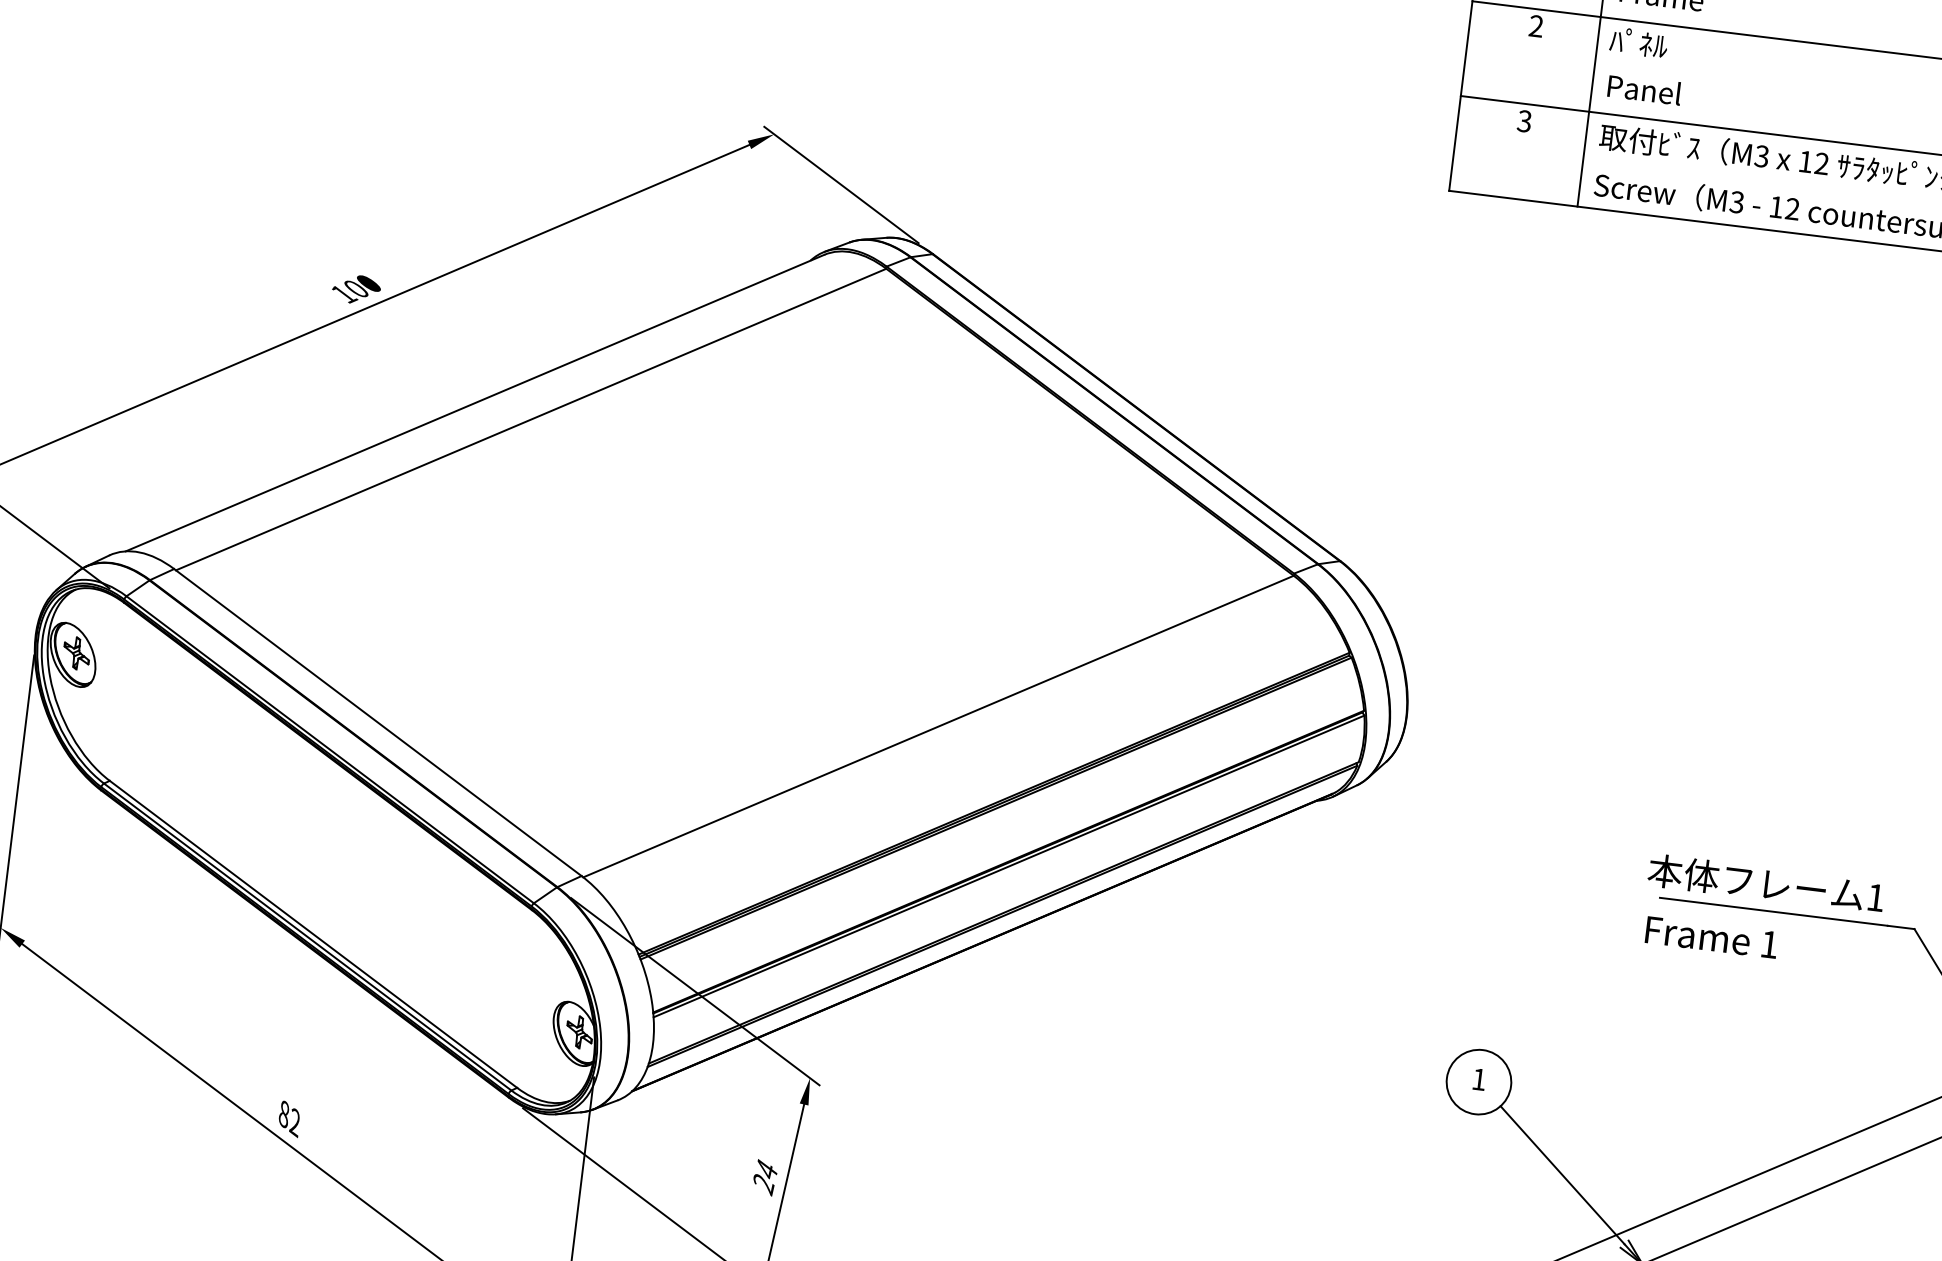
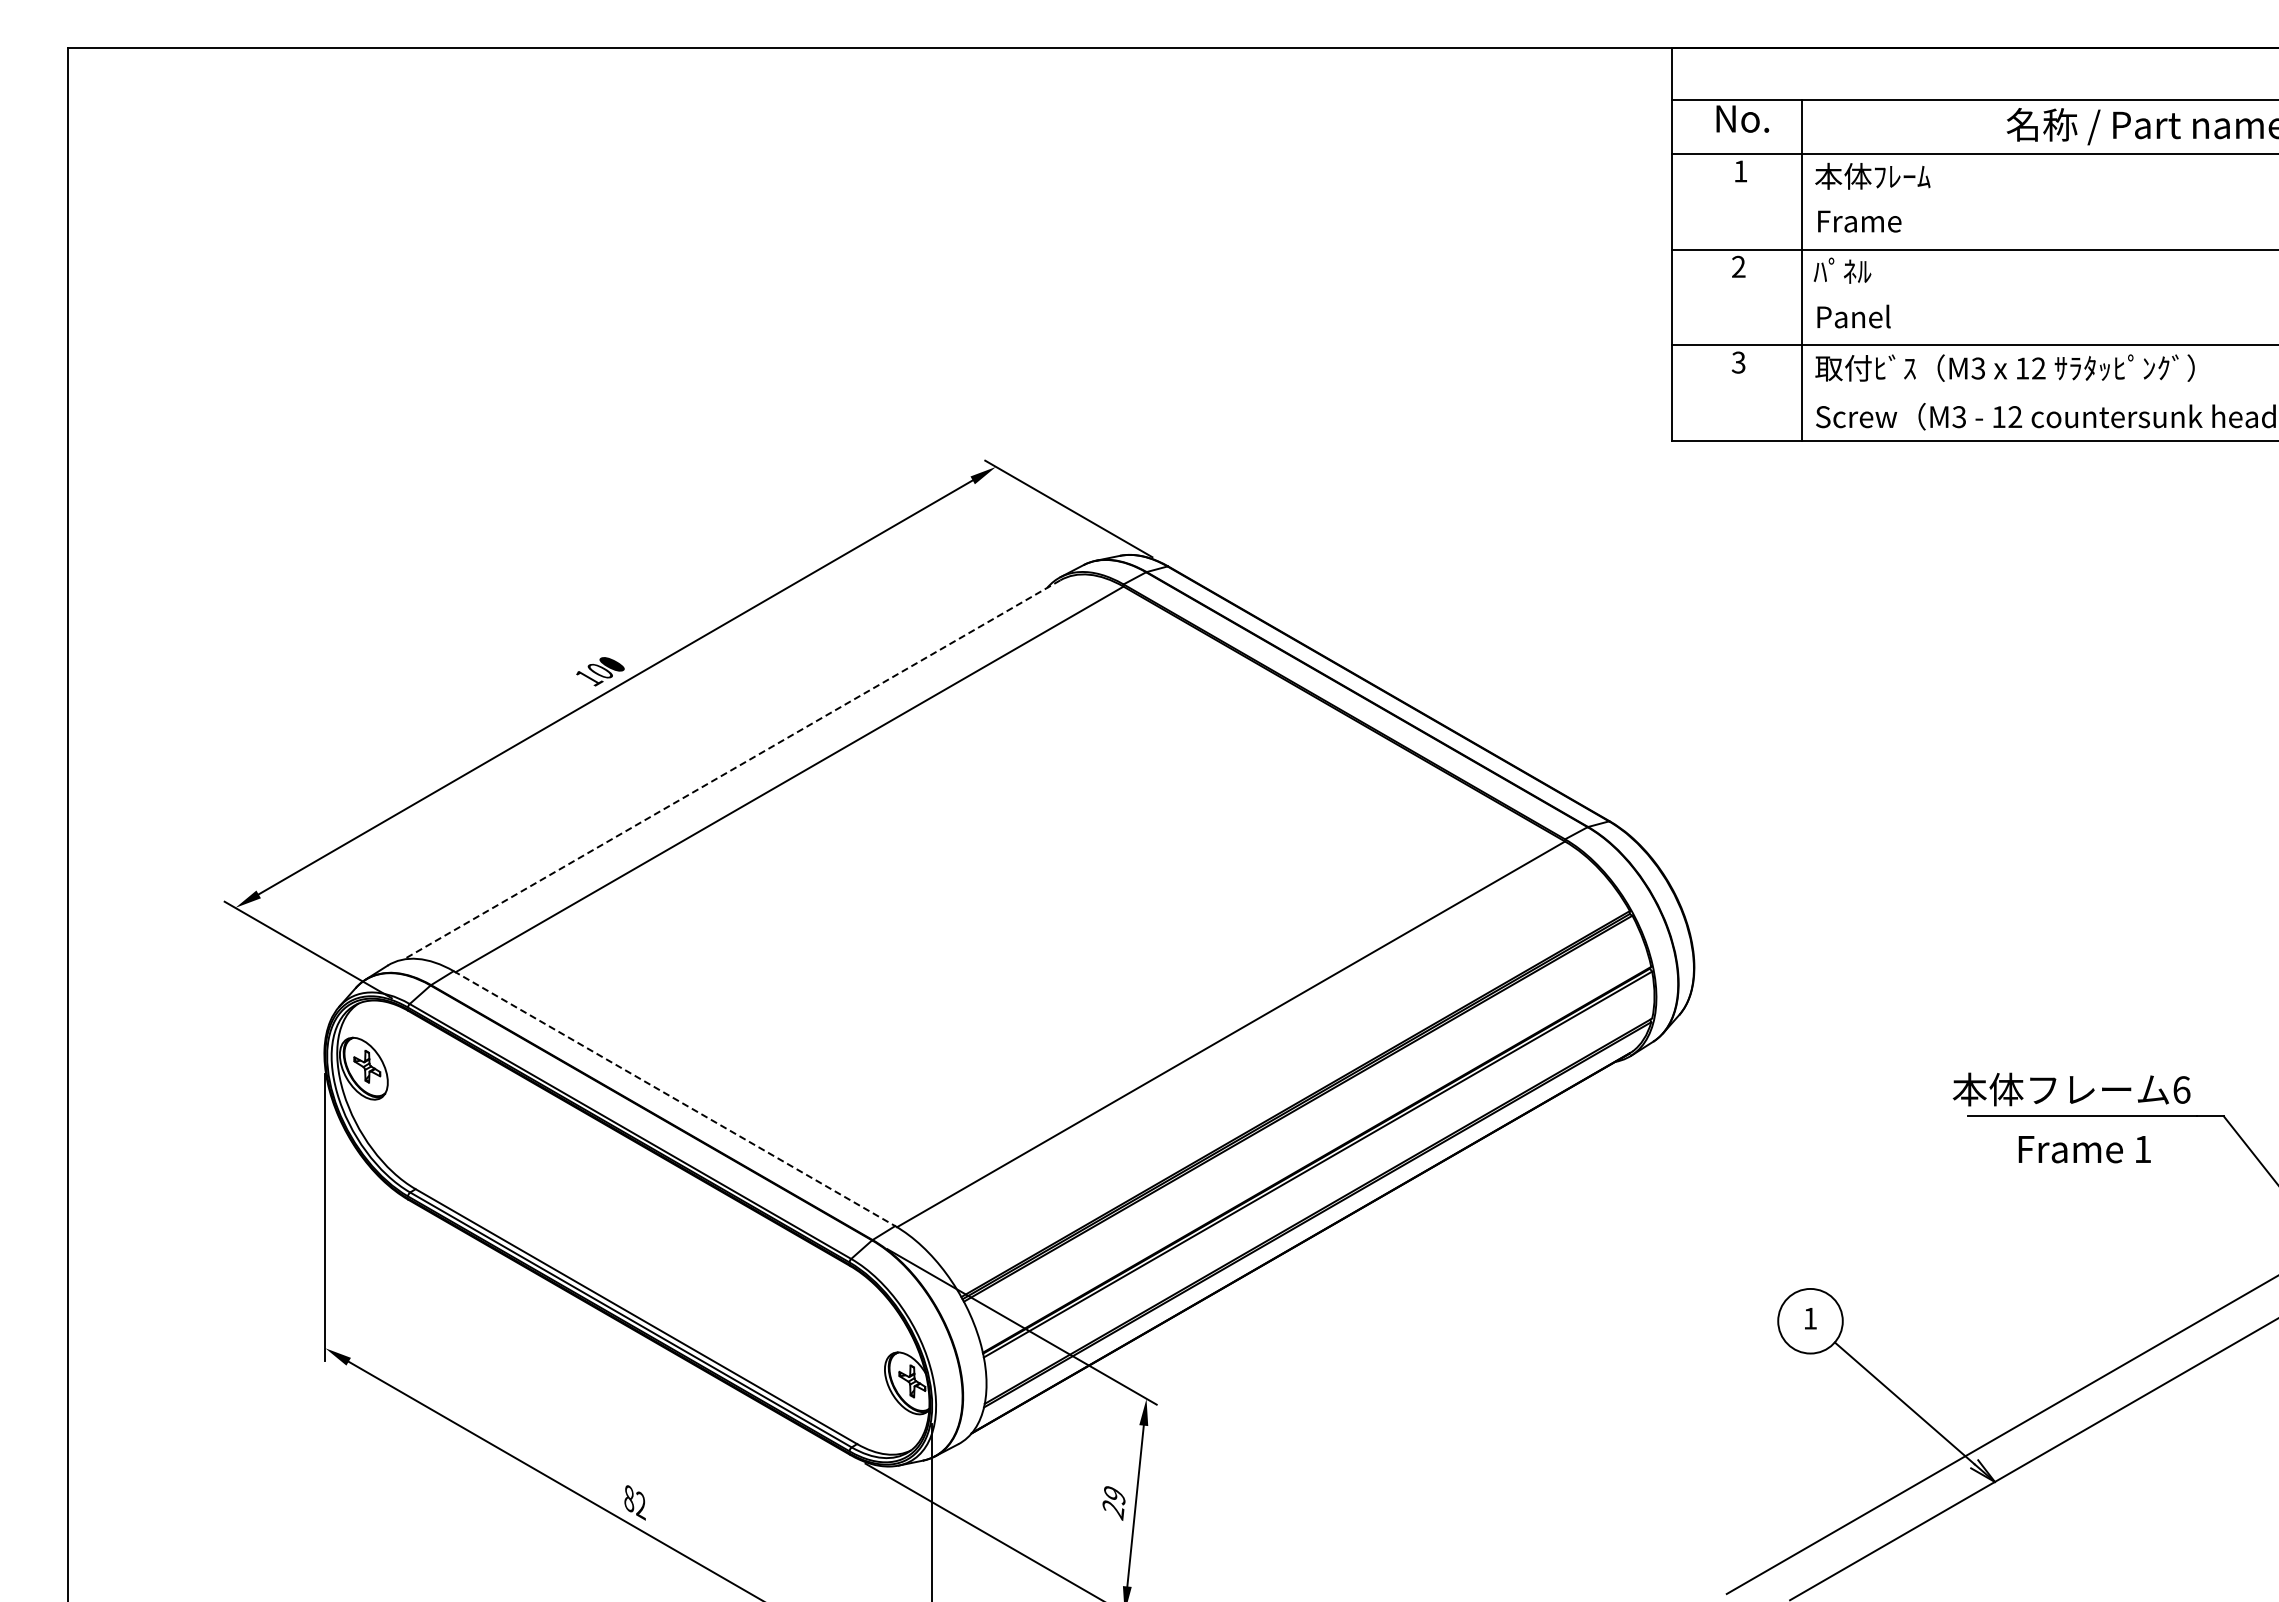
line: (474, 403) -> (731, 770), solid -> dashed
line: (377, 722) -> (674, 1098), solid -> dashed
text: (1875, 897) -> (2181, 1089), 1 -> 6
text: (1711, 937) -> (2084, 1149), moved
text: (766, 1170) -> (1114, 1495), 24 -> 29

